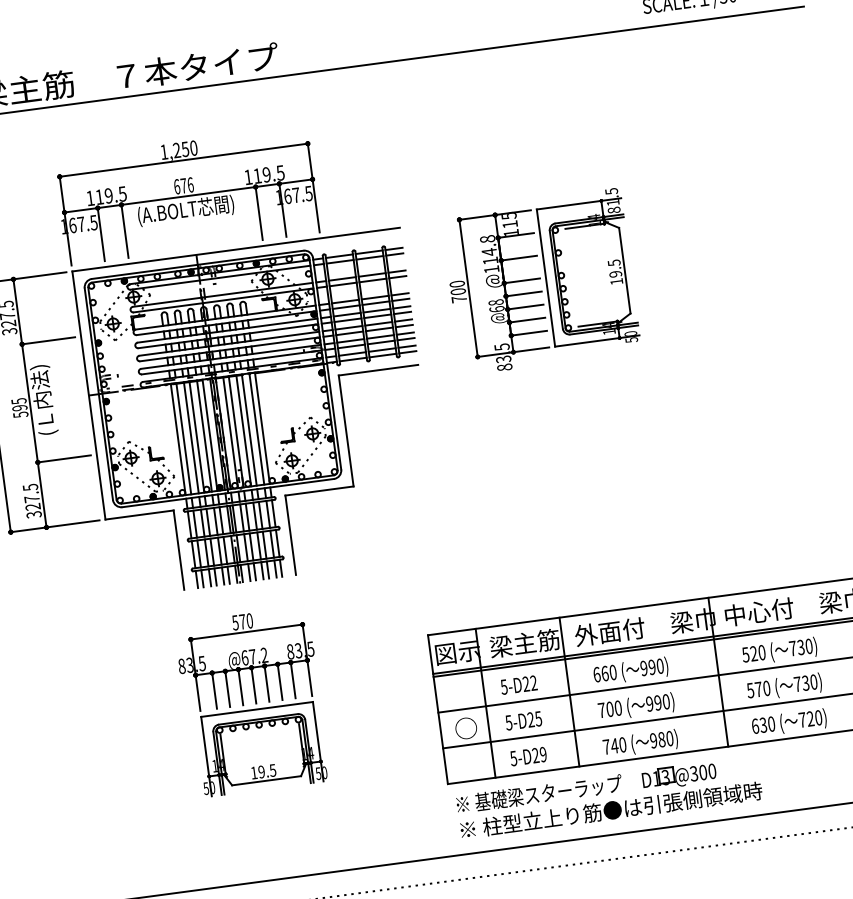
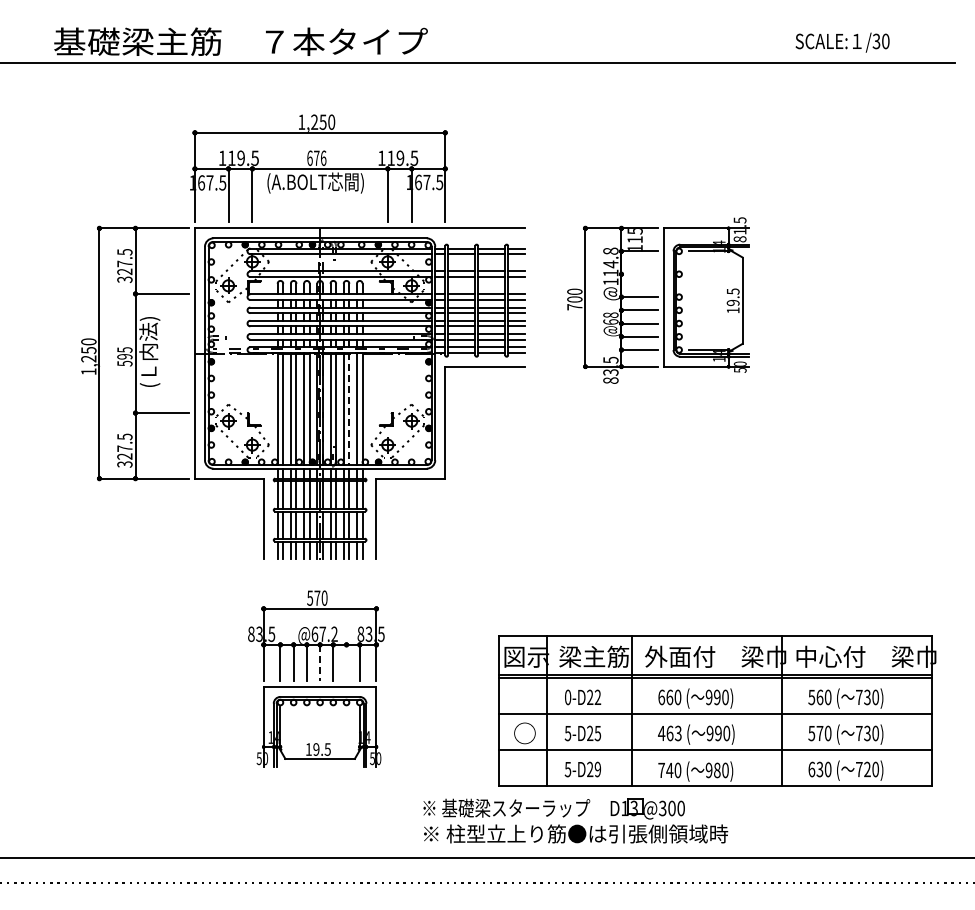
line: (519, 258) -> (639, 274), removed
line: (249, 430) -> (349, 409), solid -> dashed
text: (753, 653) -> (819, 697), 520 -> 560
line: (280, 681) -> (346, 662), removed
line: (254, 686) -> (320, 663), solid -> dashed
text: (503, 686) -> (567, 696), 5-D22 -> 0-D22
text: (609, 709) -> (669, 733), 700 -> 463
part: (609, 797) -> (575, 820), moved

